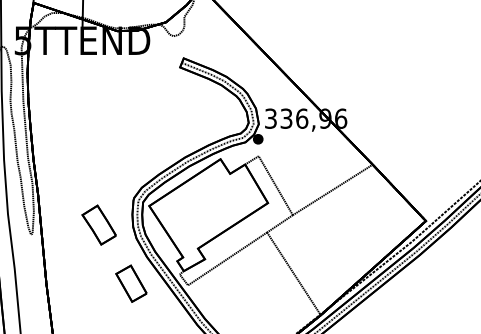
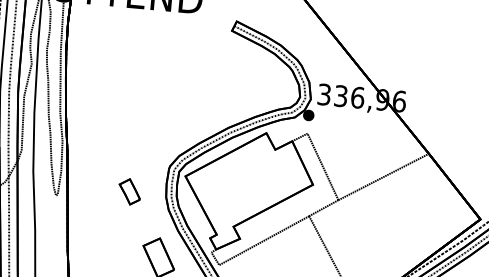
part: (98, 224) -> (129, 191), size x0.6

